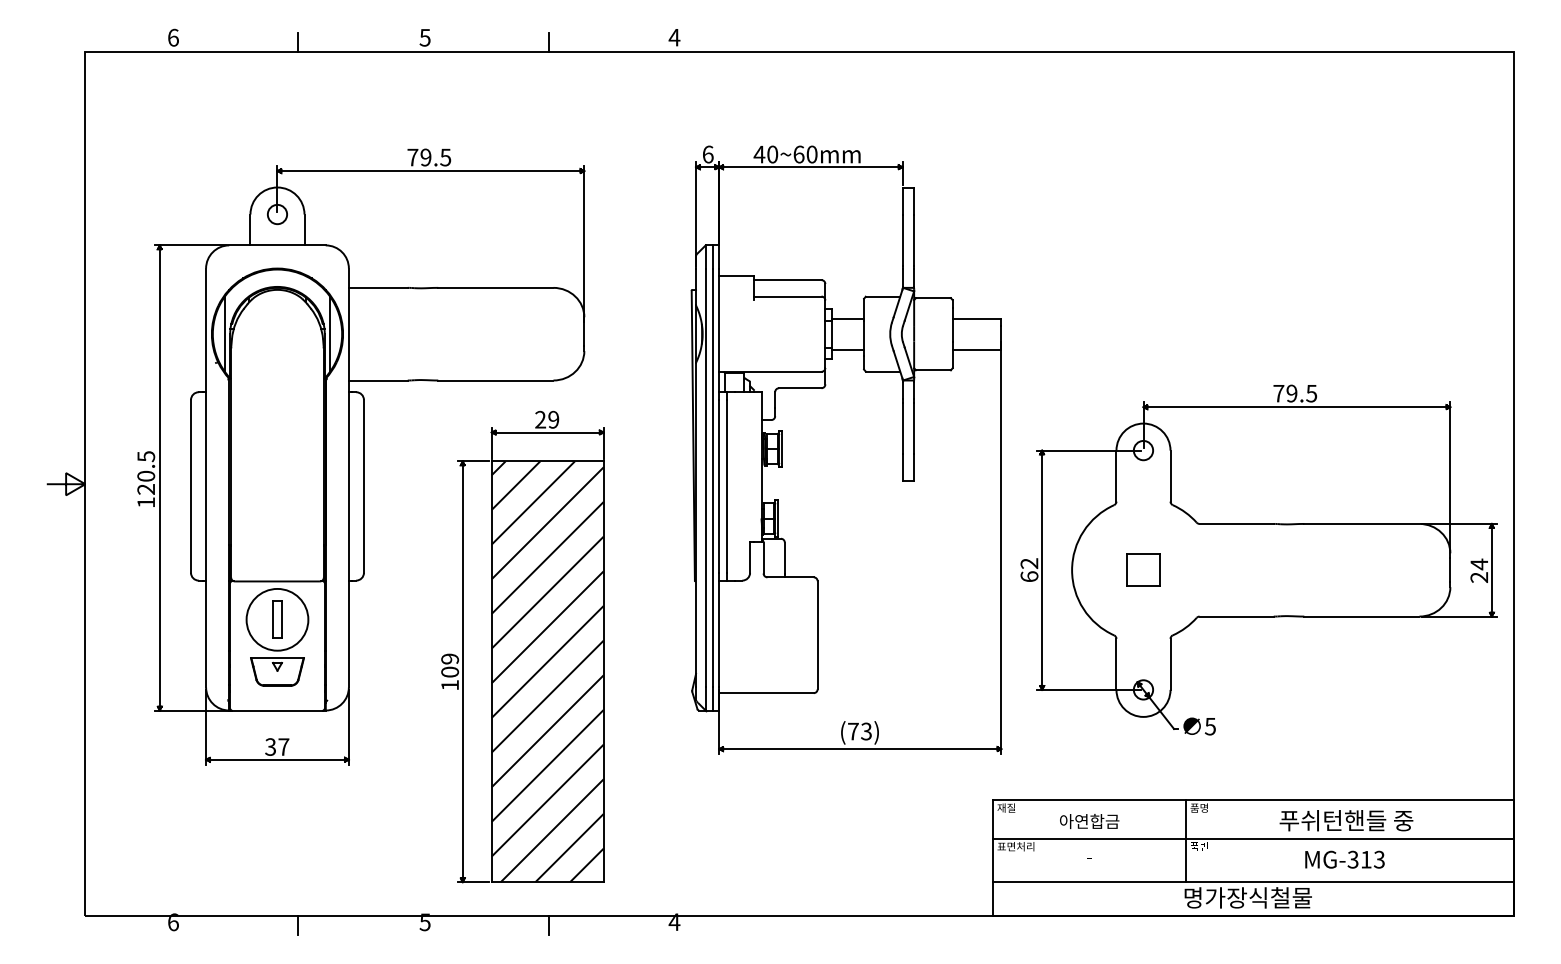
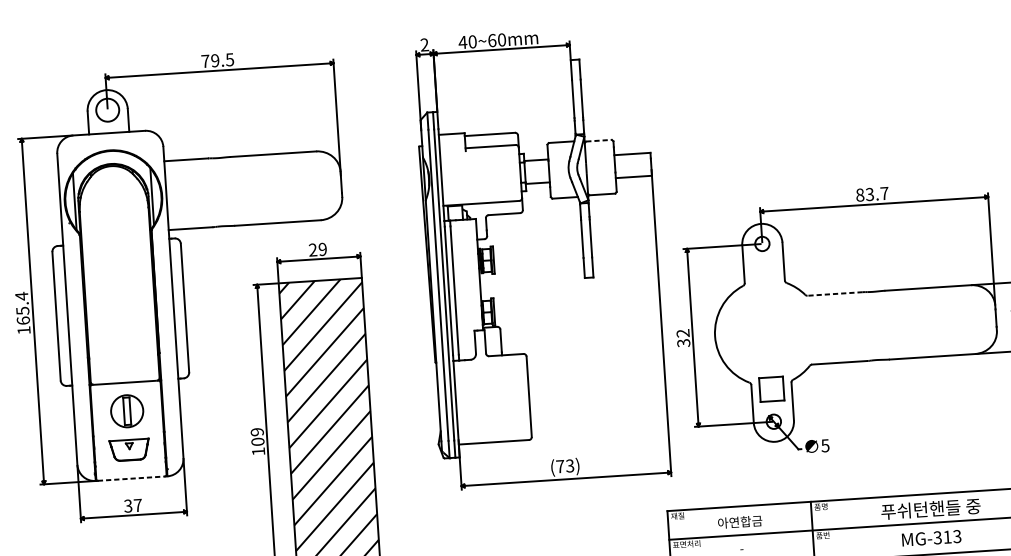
text: (707, 154) -> (424, 44), 6 -> 2
circle: (277, 214) -> (107, 110), size x1.6
line: (933, 298) -> (599, 141), solid -> dashed
text: (1295, 393) -> (872, 194), 79.5 -> 83.7
text: (146, 472) -> (22, 308), 120.5 -> 165.4
line: (1236, 523) -> (834, 293), solid -> dashed
part: (1143, 569) -> (771, 388), moved
text: (1029, 576) -> (683, 342), 62 -> 32
circle: (277, 619) -> (127, 411), size x0.7
line: (277, 710) -> (131, 478), solid -> dashed

